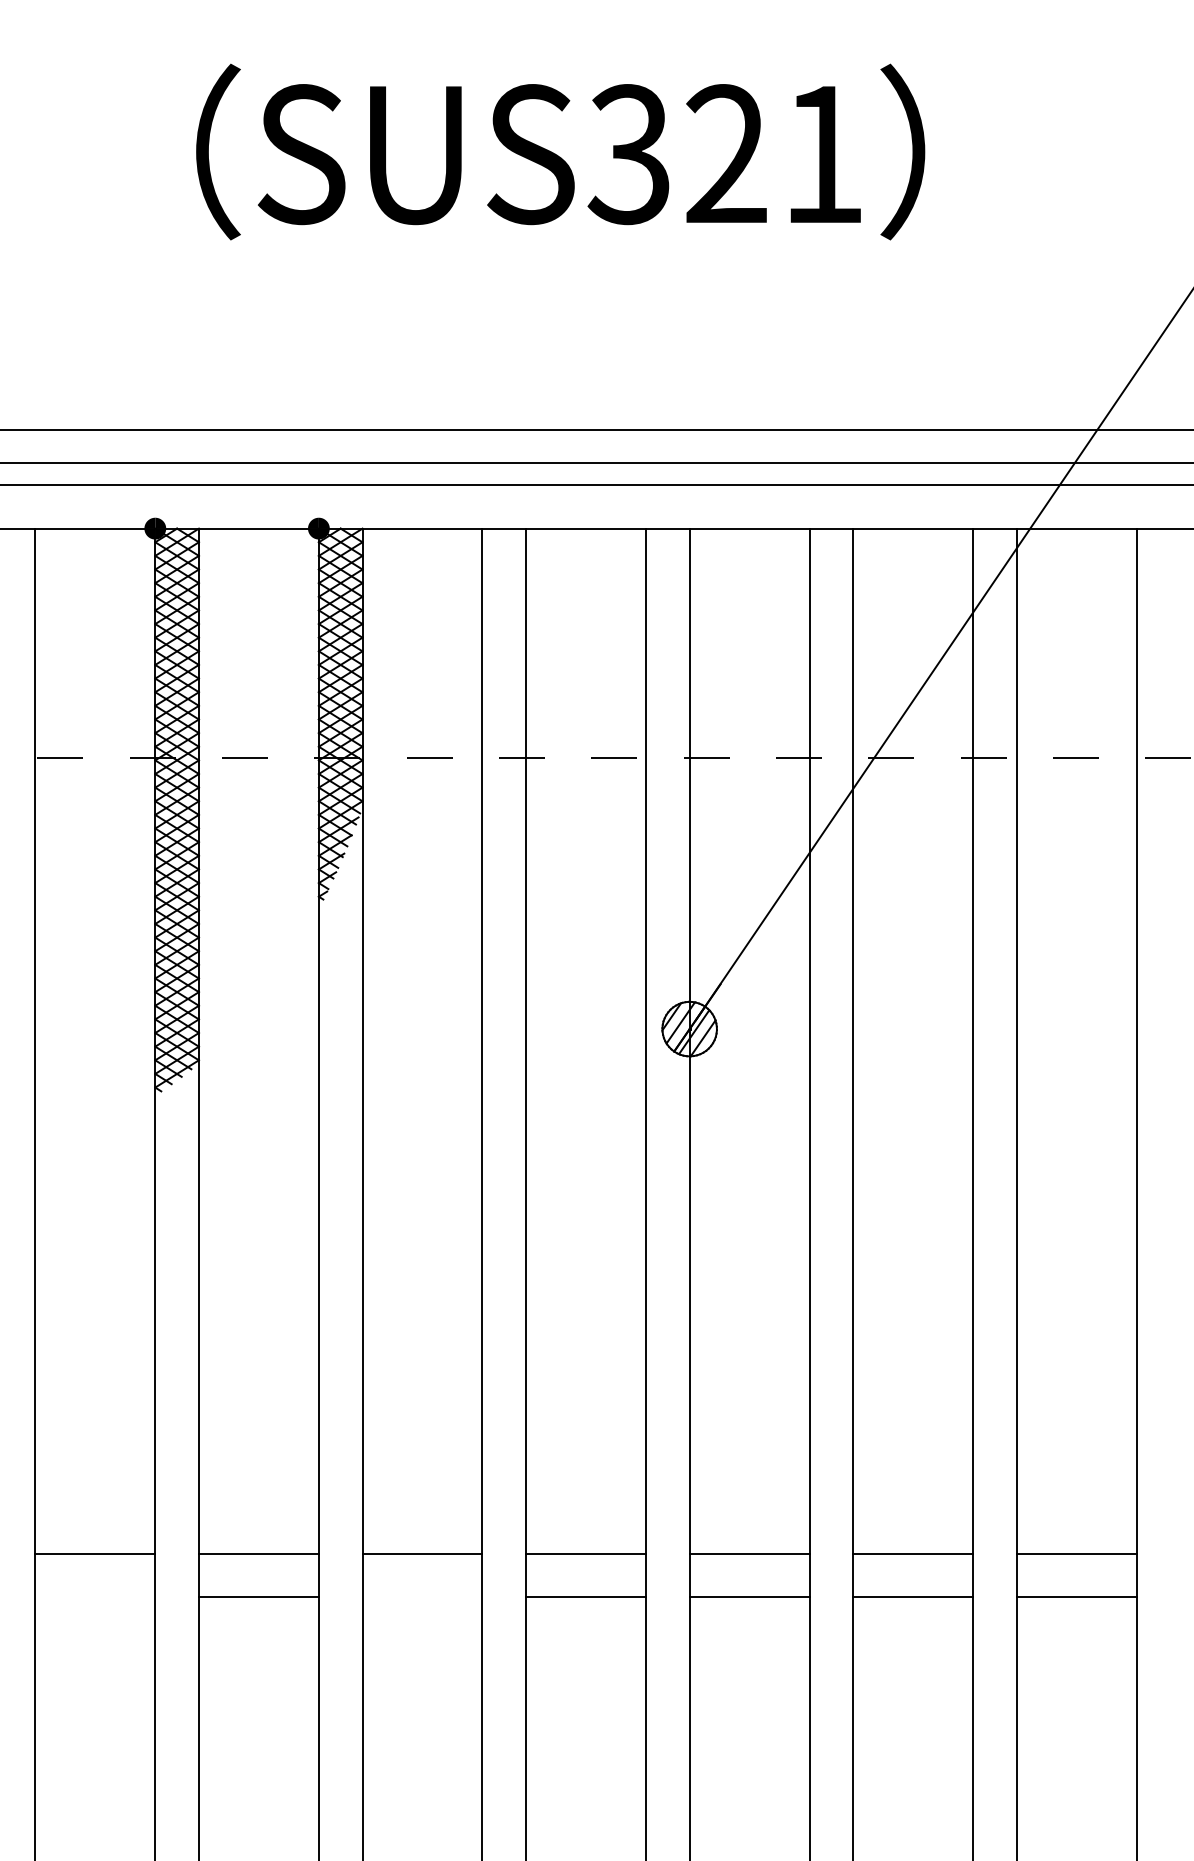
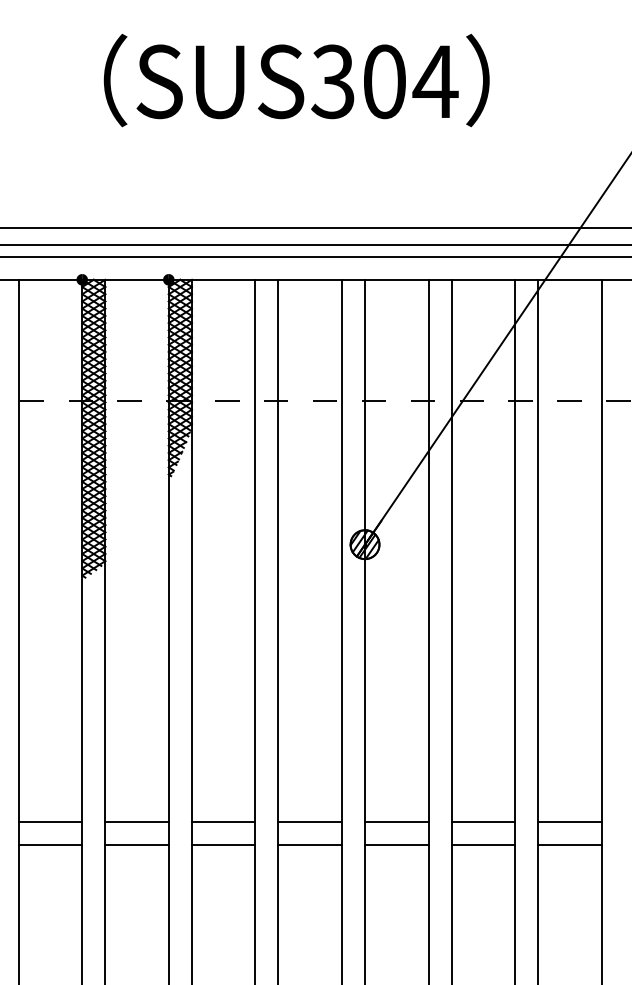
text: (775, 153) -> (410, 81), SUS321 -> SUS304
line: (95, 1597) -> (50, 845), added
line: (422, 1597) -> (223, 845), added

